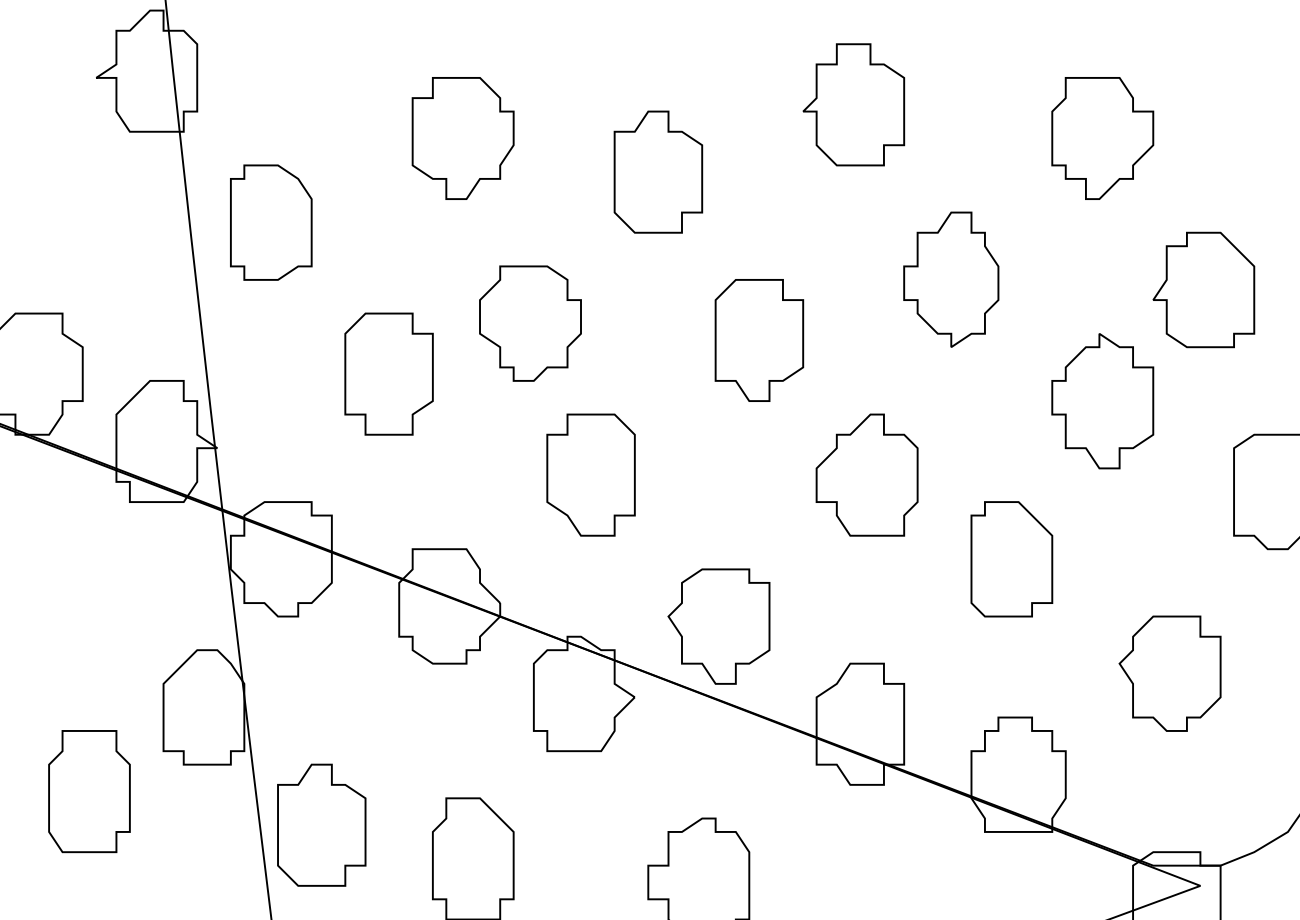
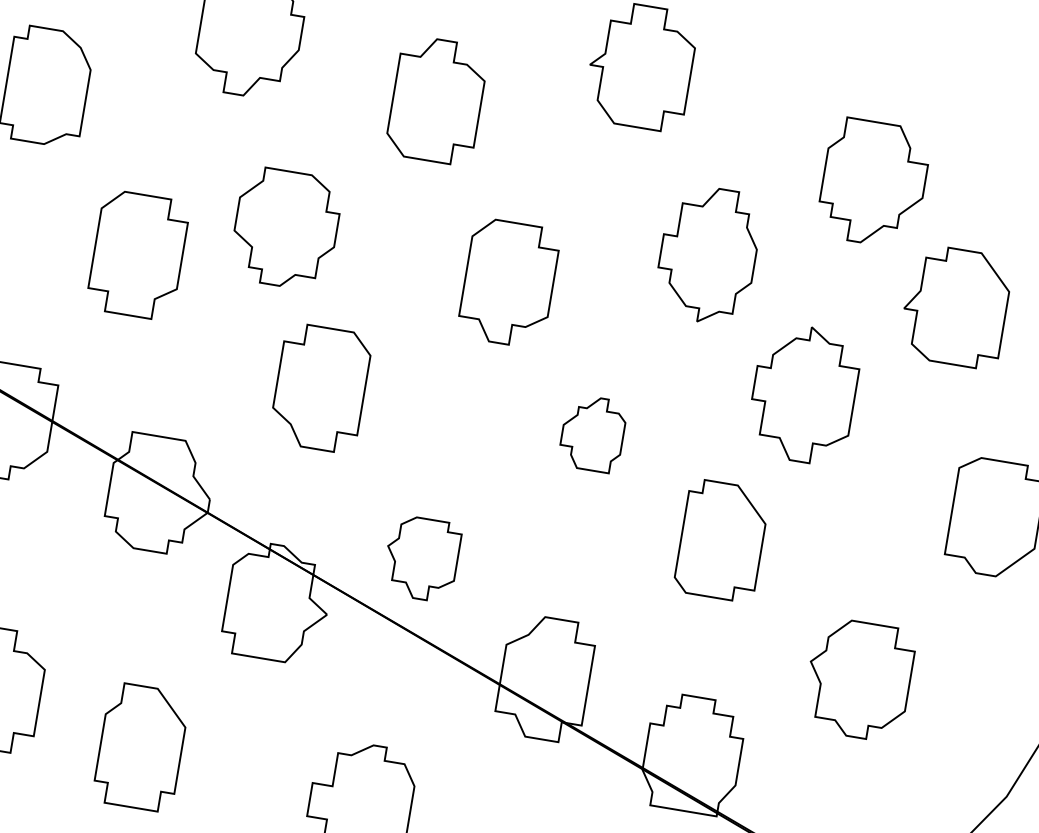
part: (1102, 138) -> (873, 183), moved
part: (1102, 401) -> (803, 394), moved
part: (866, 474) -> (592, 433), size x0.6
part: (718, 626) -> (421, 558), size x0.7

